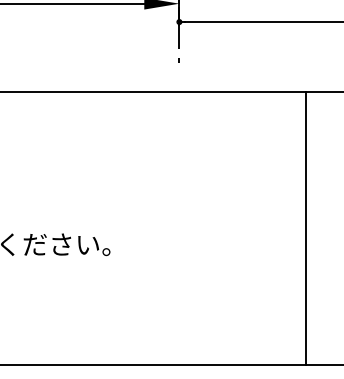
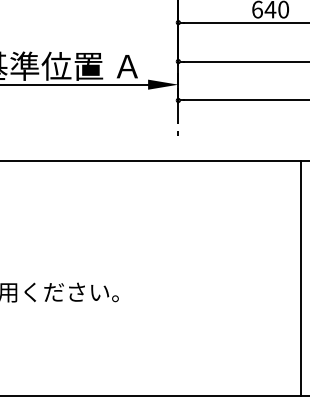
line: (306, 228) -> (301, 278), moved

